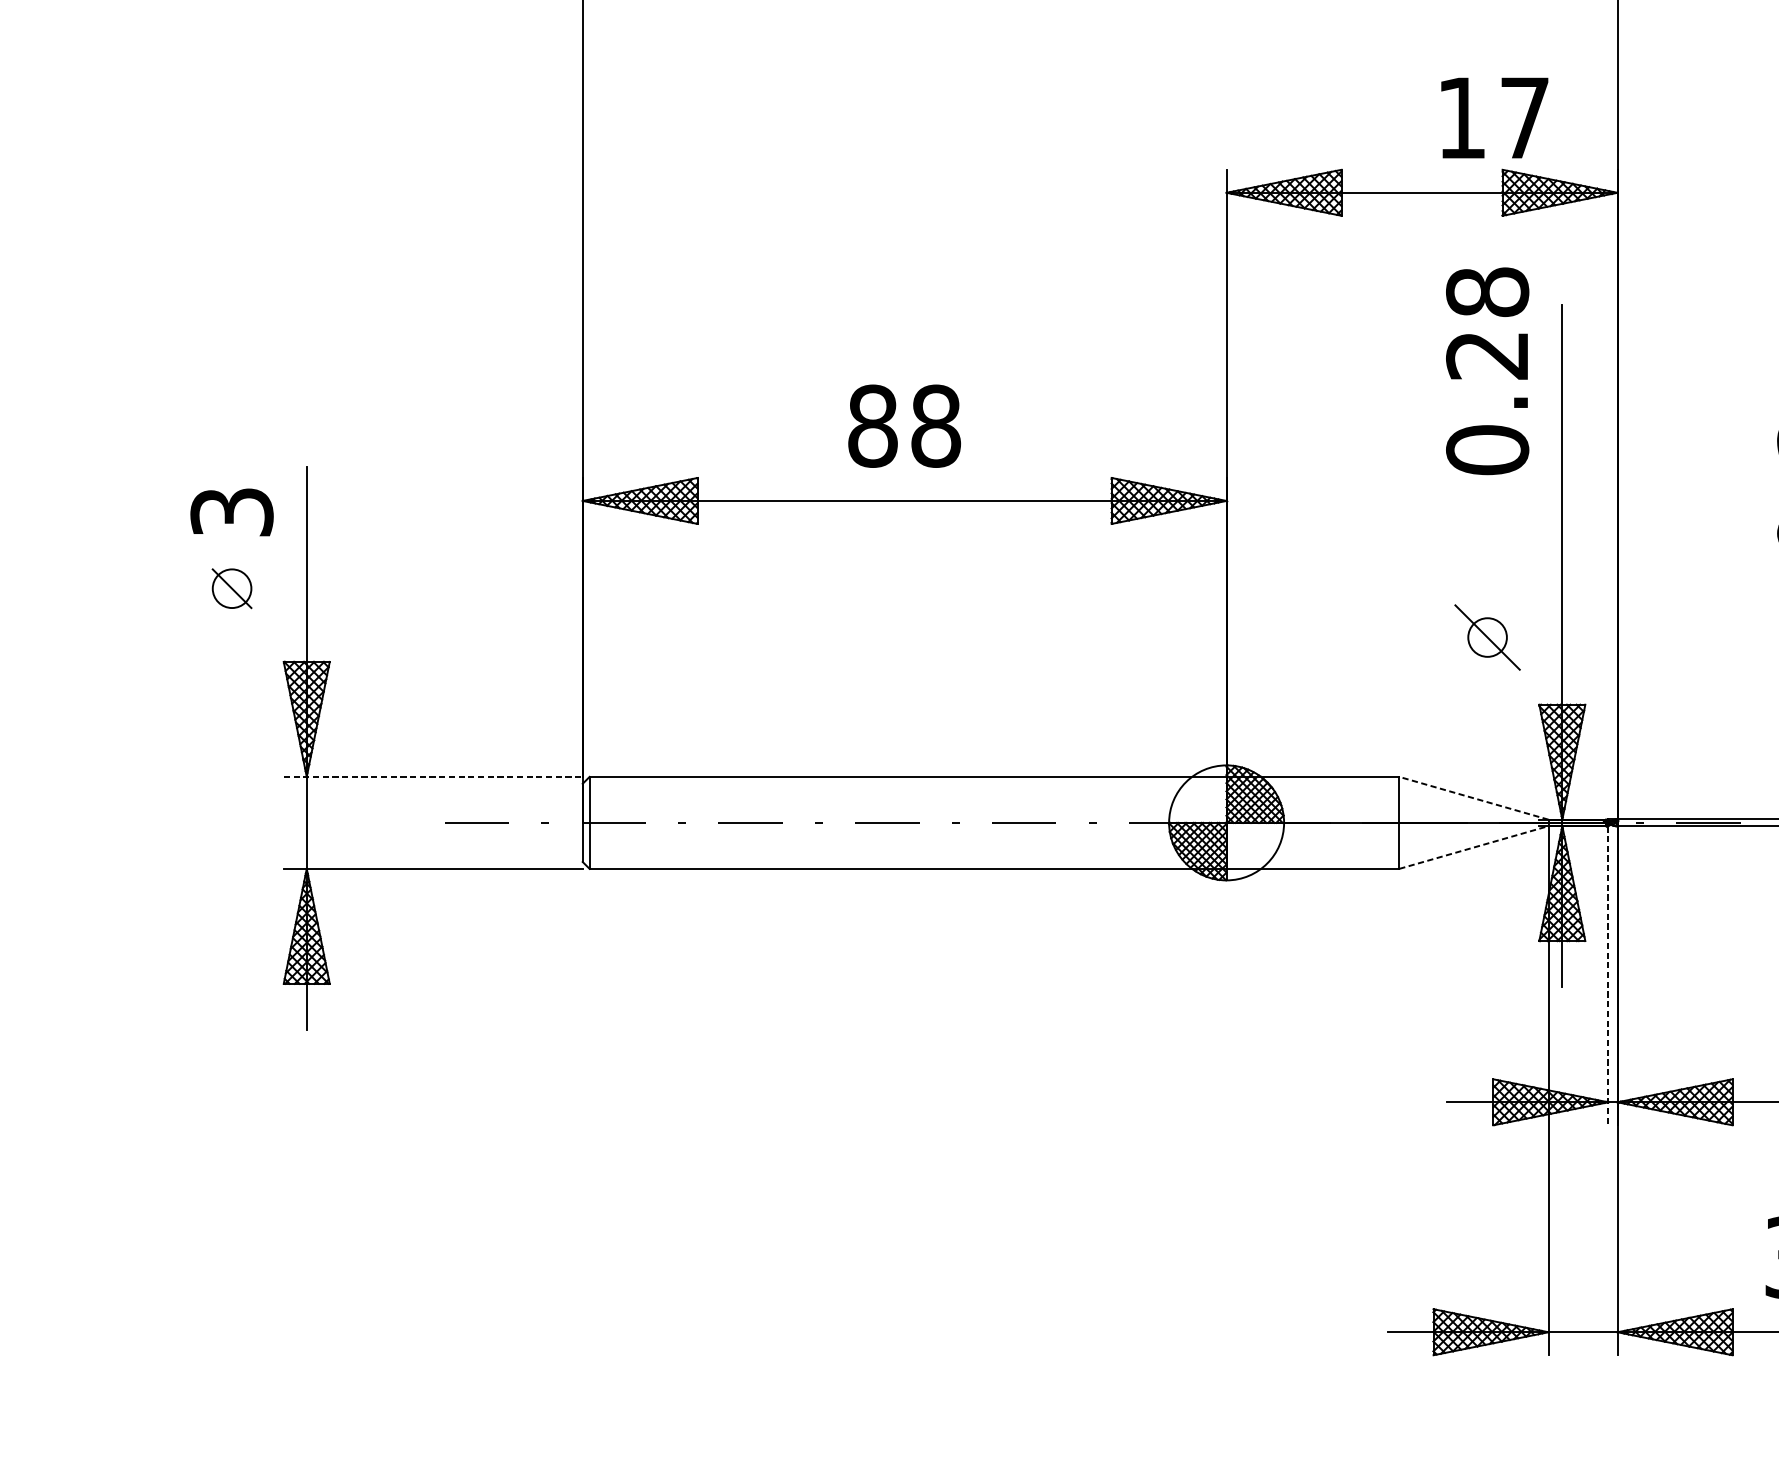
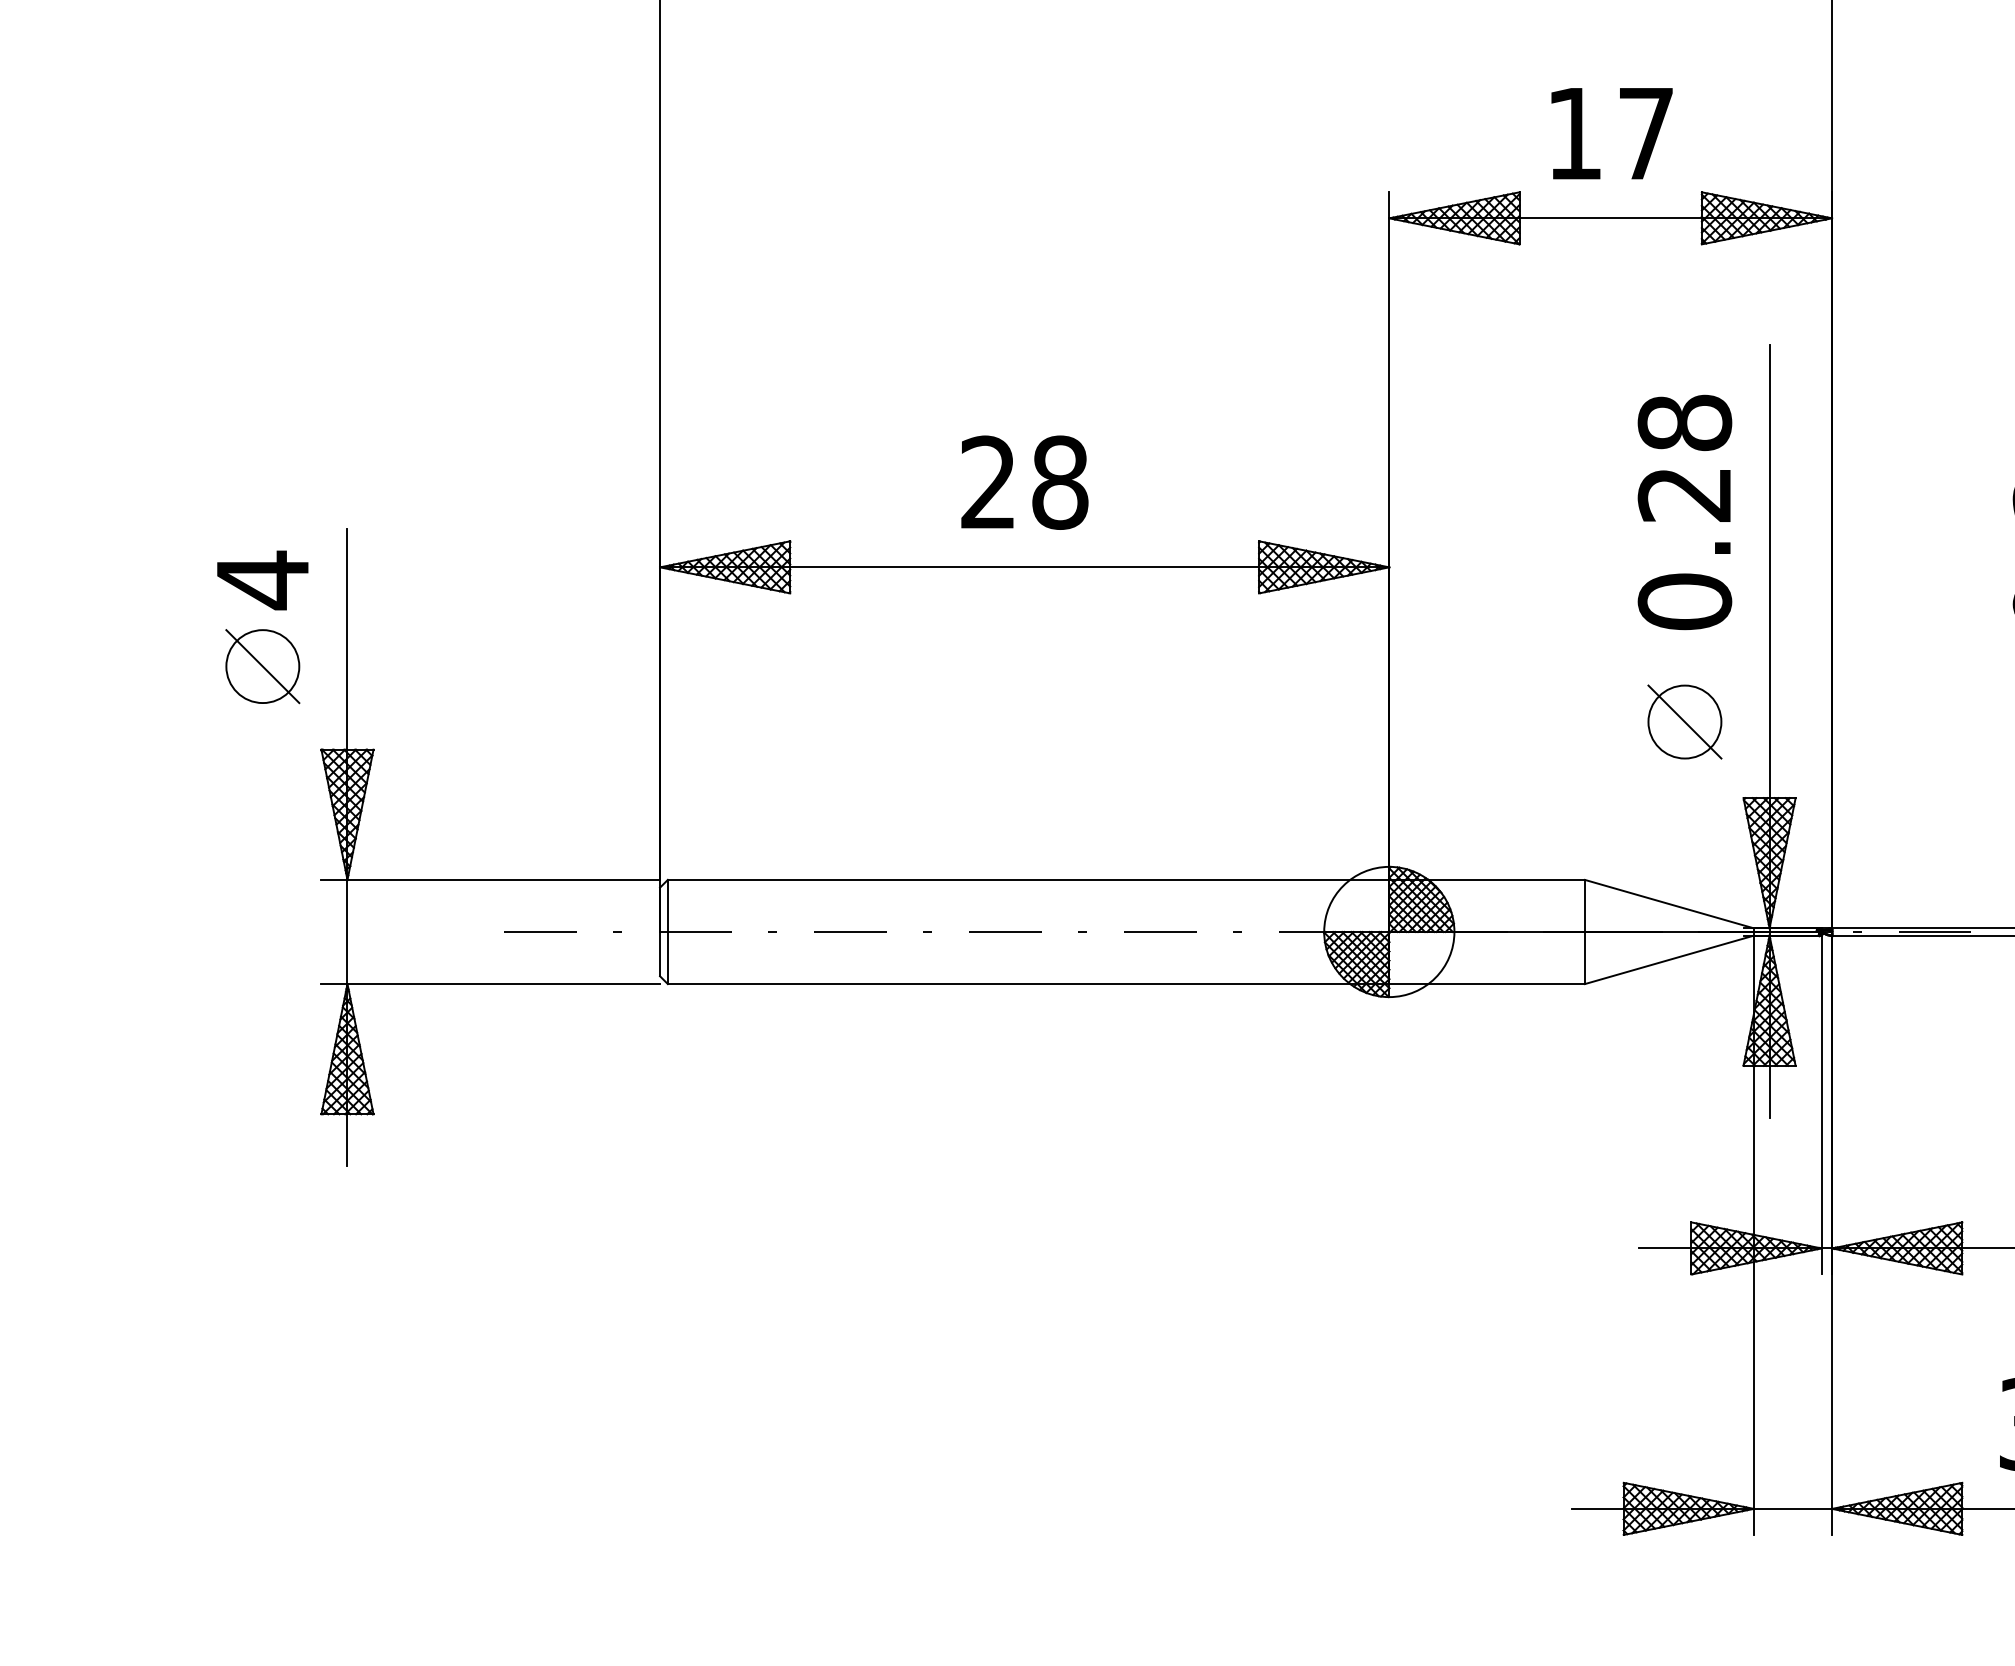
text: (1494, 117) -> (1611, 133), moved
text: (1487, 371) -> (1684, 512), moved
text: (872, 426) -> (988, 482), 88 -> 28
text: (231, 512) -> (262, 580), 3 -> 4
part: (231, 588) -> (262, 666), size x1.67
circle: (1487, 637) -> (1684, 721), size x1.67
line: (433, 776) -> (491, 879), dashed -> solid
line: (1473, 798) -> (1669, 904), dashed -> solid
line: (1473, 847) -> (1669, 959), dashed -> solid
line: (1608, 976) -> (1821, 1105), dashed -> solid

